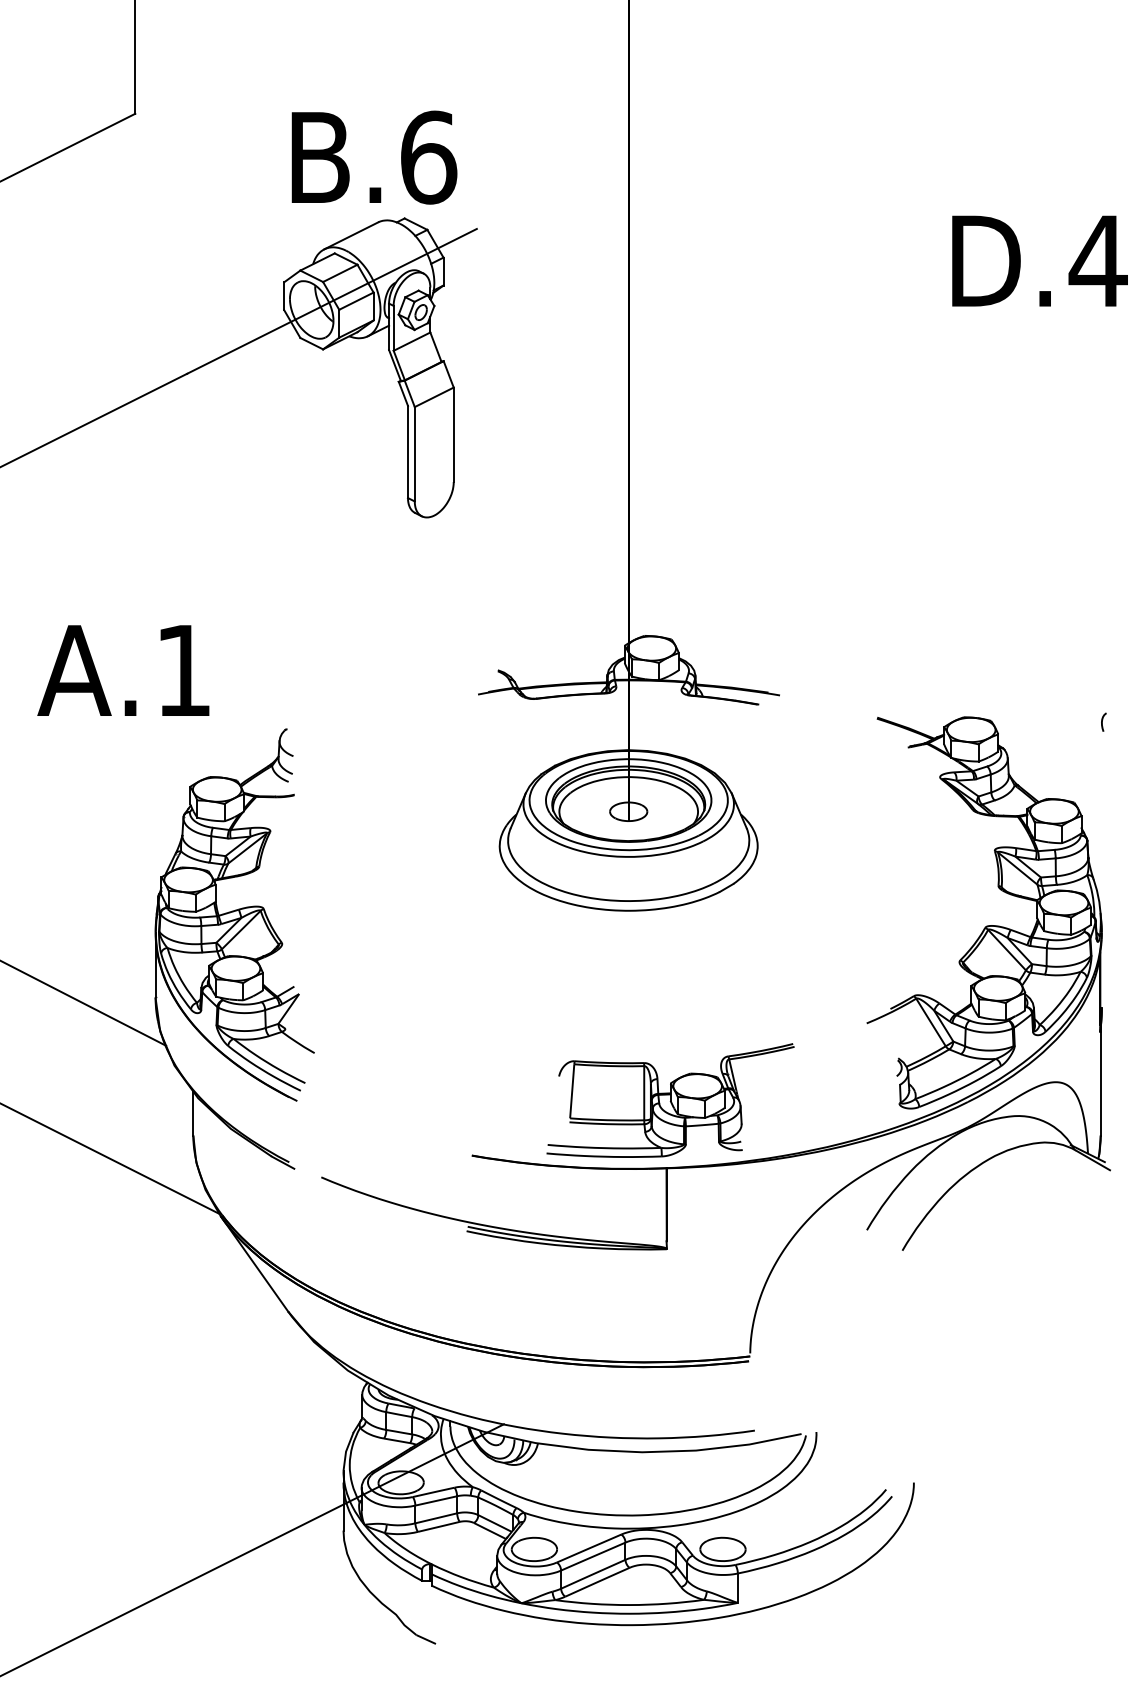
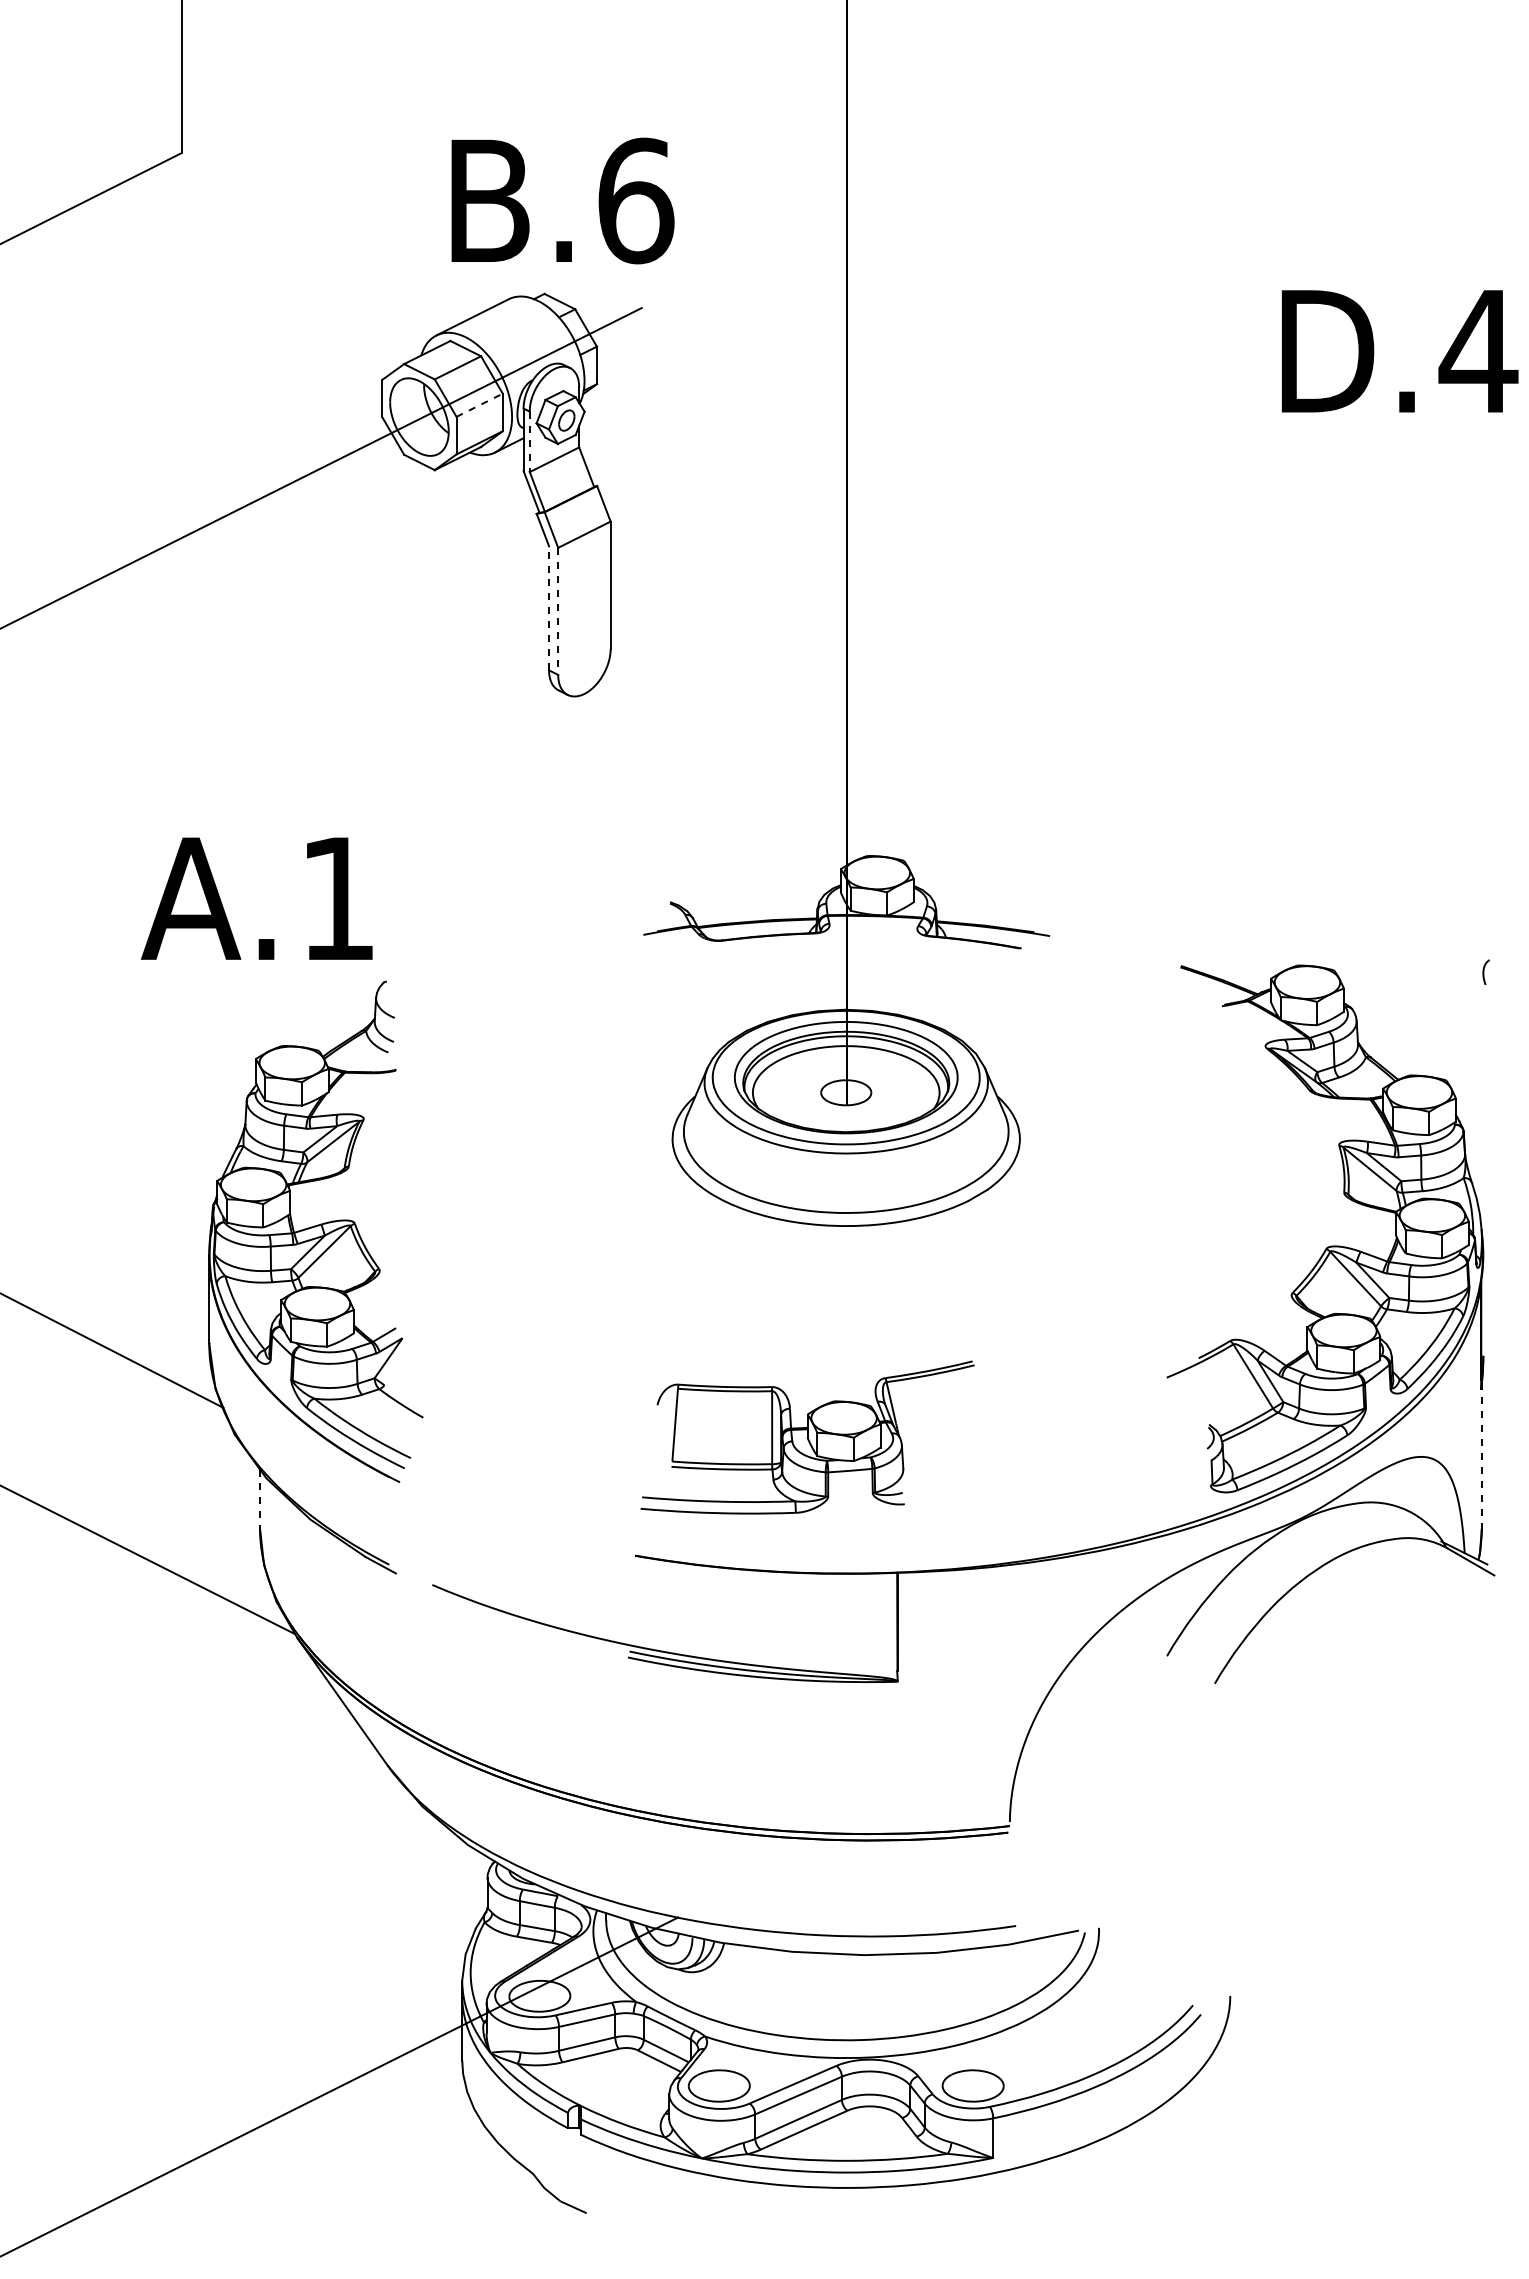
text: (374, 157) -> (562, 200), moved
line: (356, 301) -> (479, 405), solid -> dashed
line: (393, 328) -> (529, 442), solid -> dashed
line: (408, 451) -> (549, 607), solid -> dashed
line: (415, 454) -> (558, 611), solid -> dashed
text: (123, 670) -> (256, 898), moved
line: (1100, 1081) -> (1481, 1455), solid -> dashed
part: (670, 1100) -> (807, 1437), moved
line: (193, 1113) -> (260, 1499), solid -> dashed

